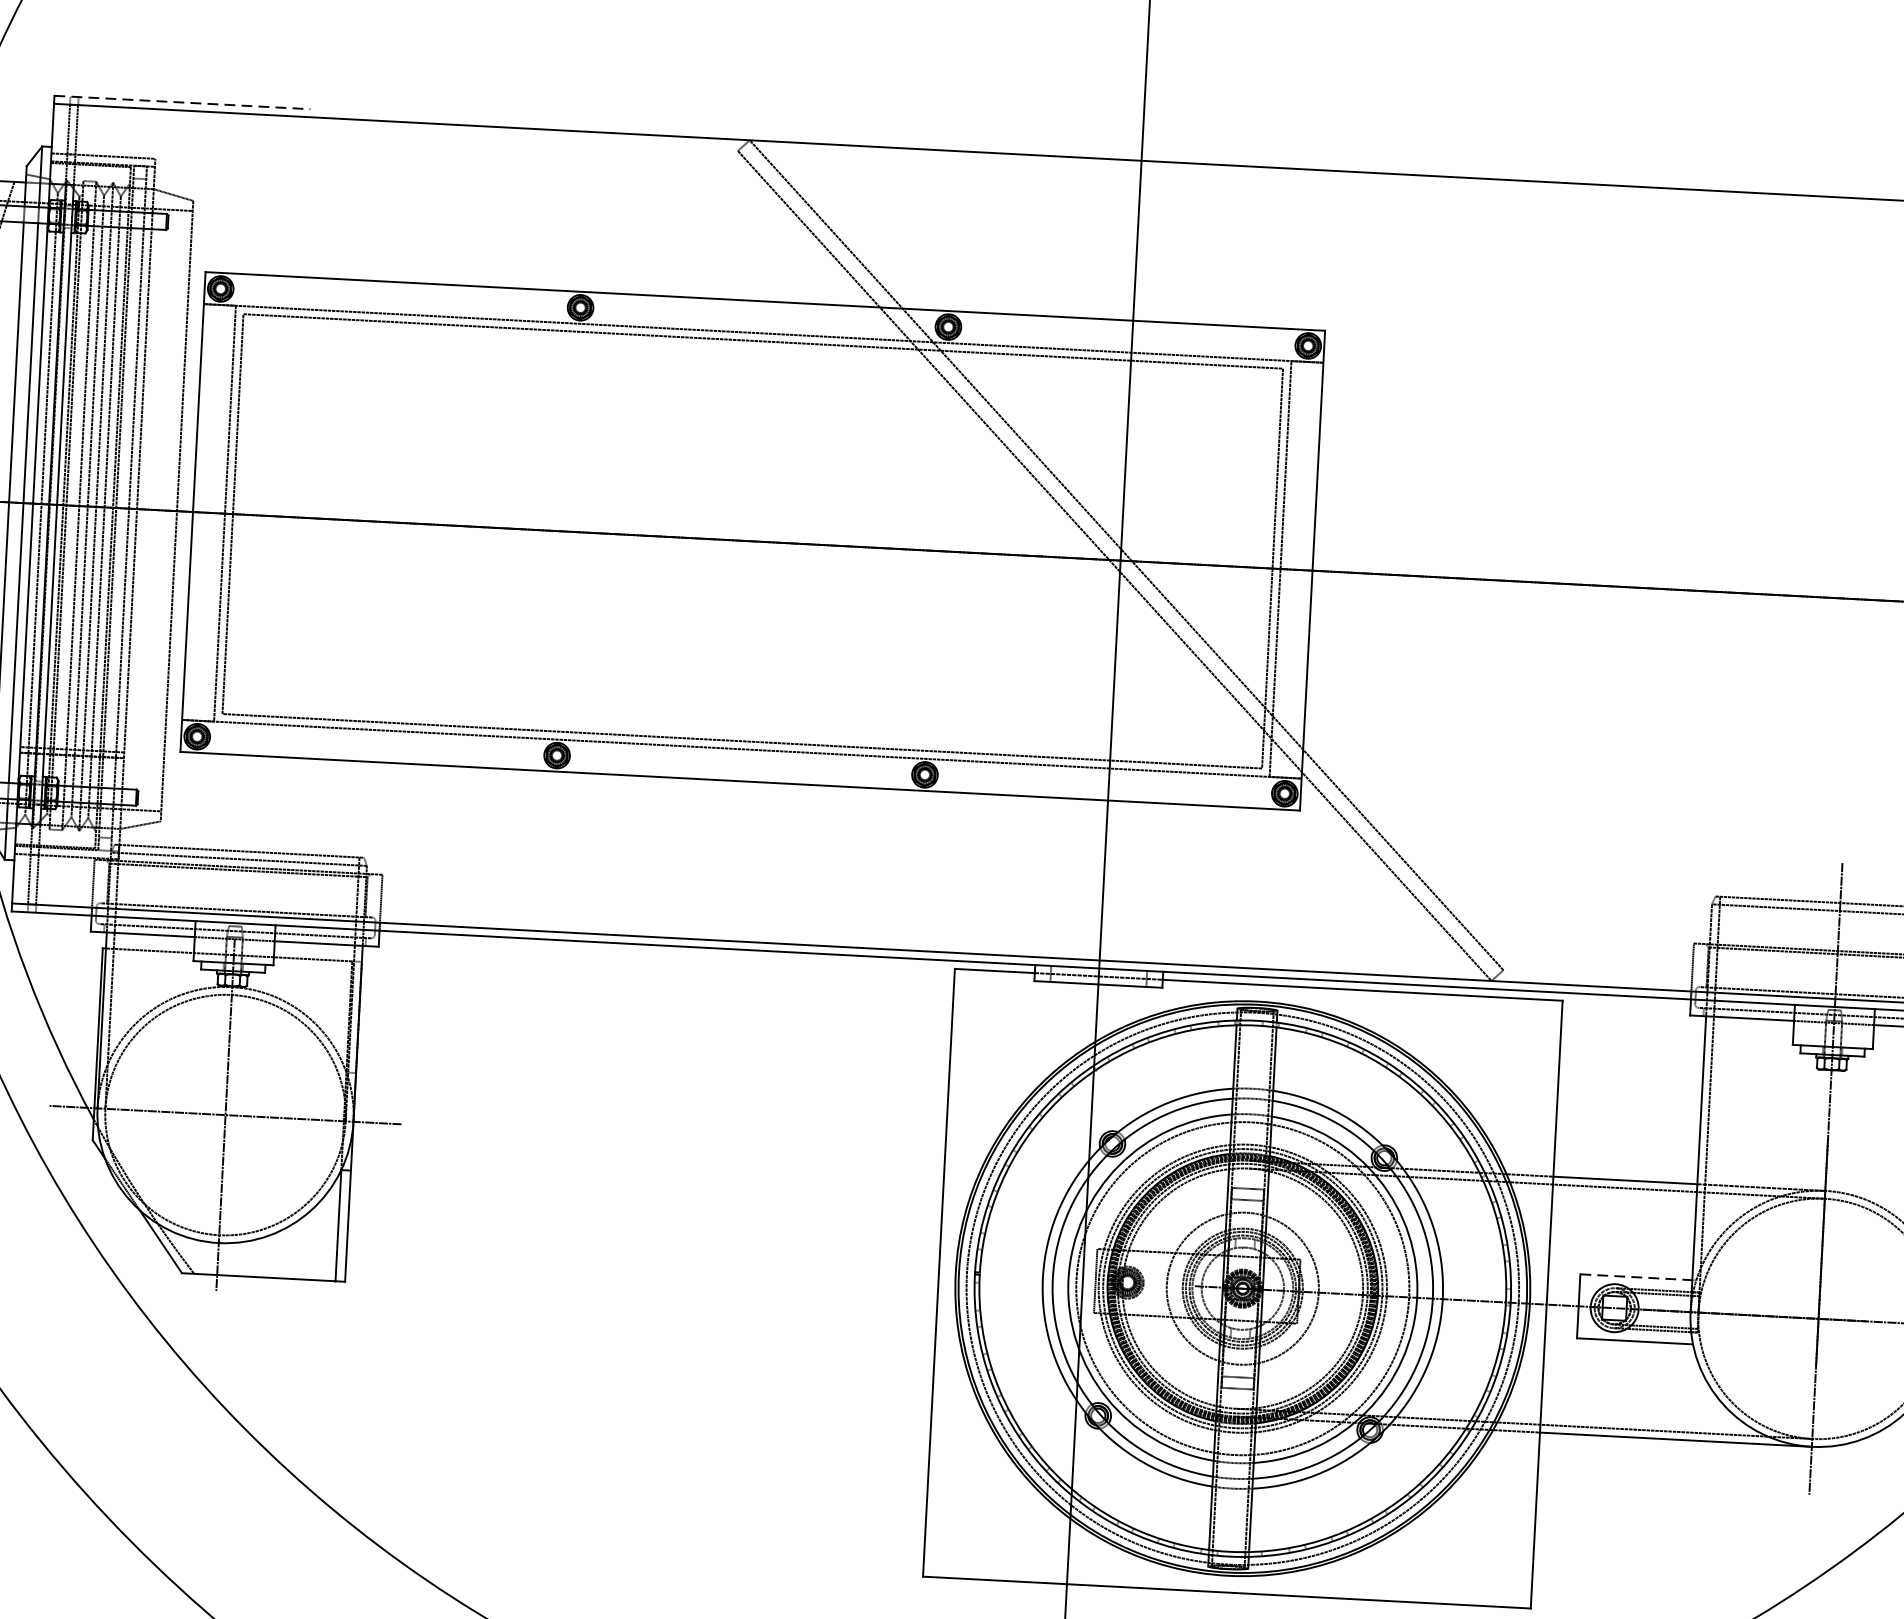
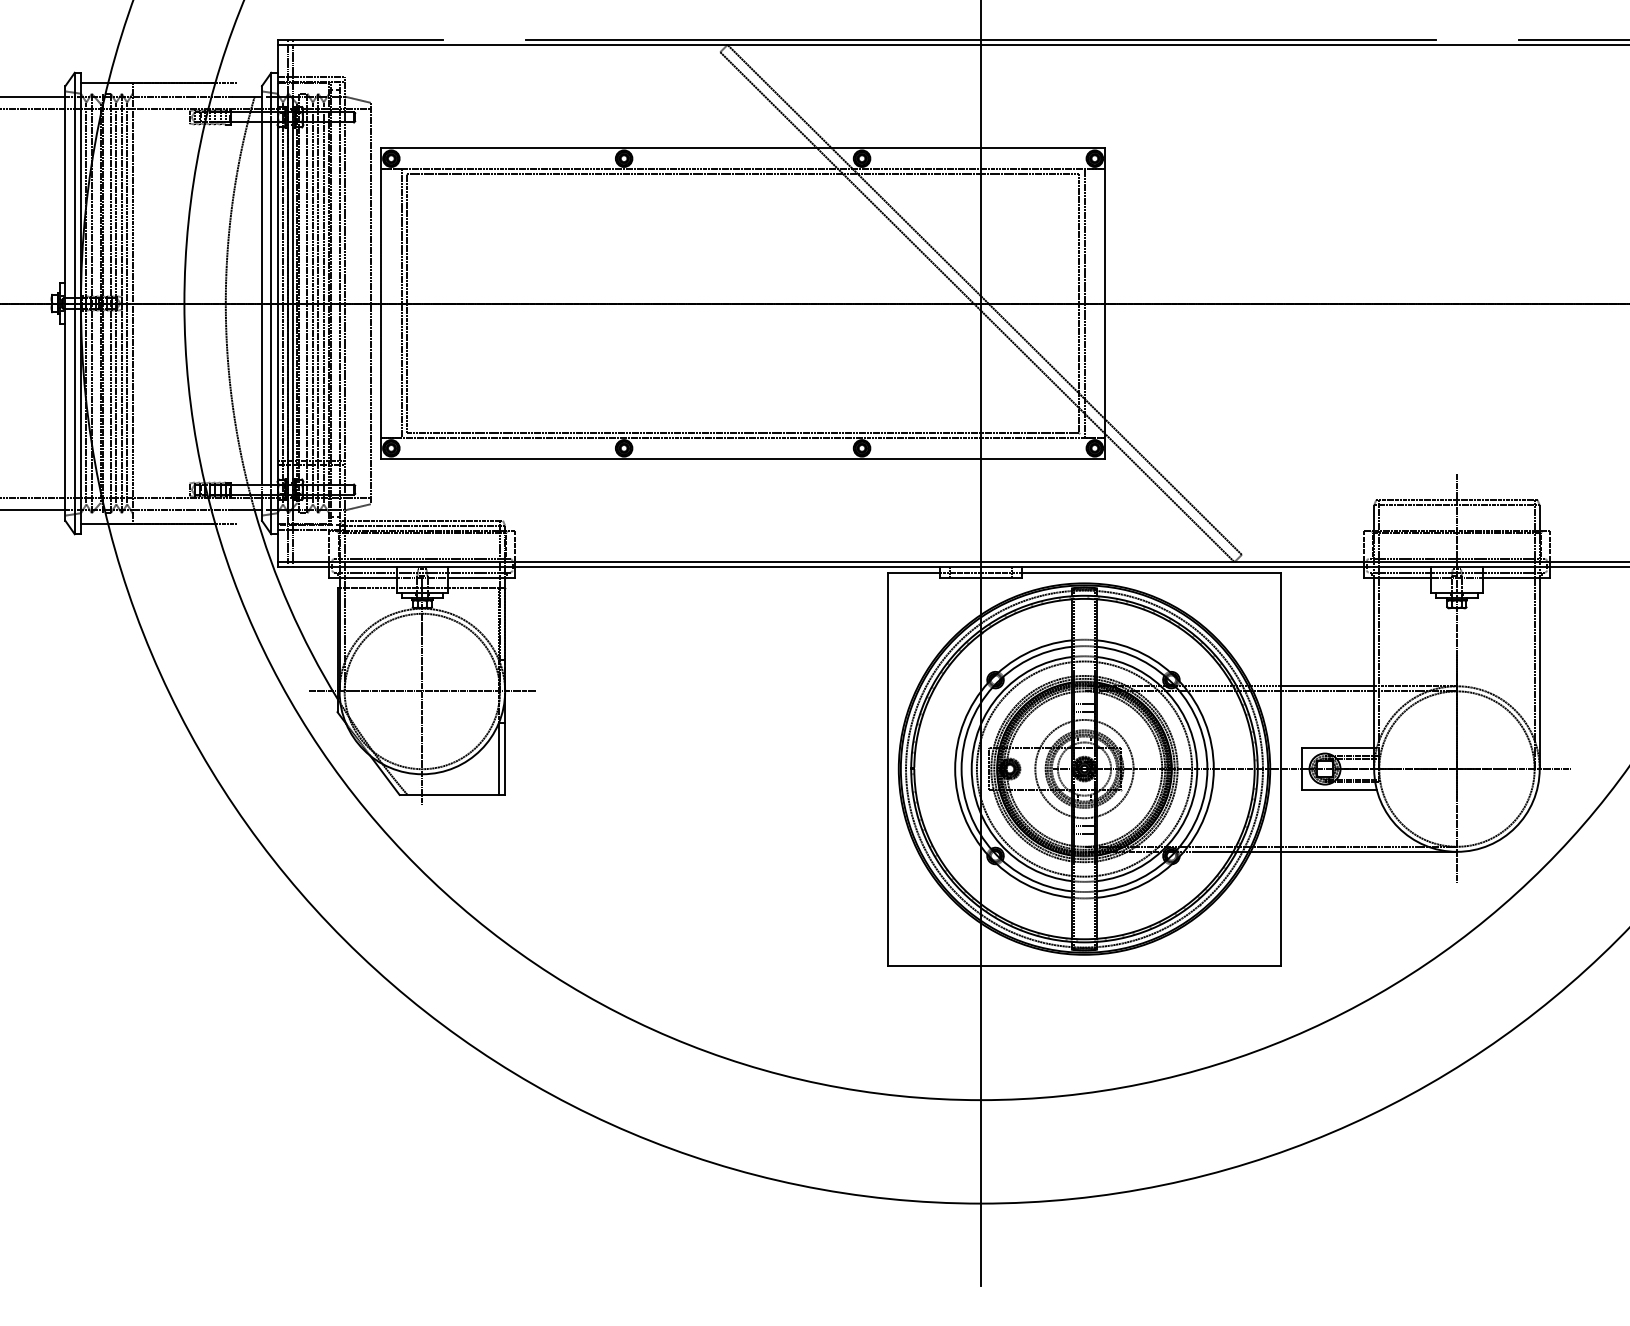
line: (182, 102) -> (360, 39), dashed -> solid
line: (1141, 152) -> (980, 39), added
line: (1637, 1277) -> (1338, 748), dashed -> solid

